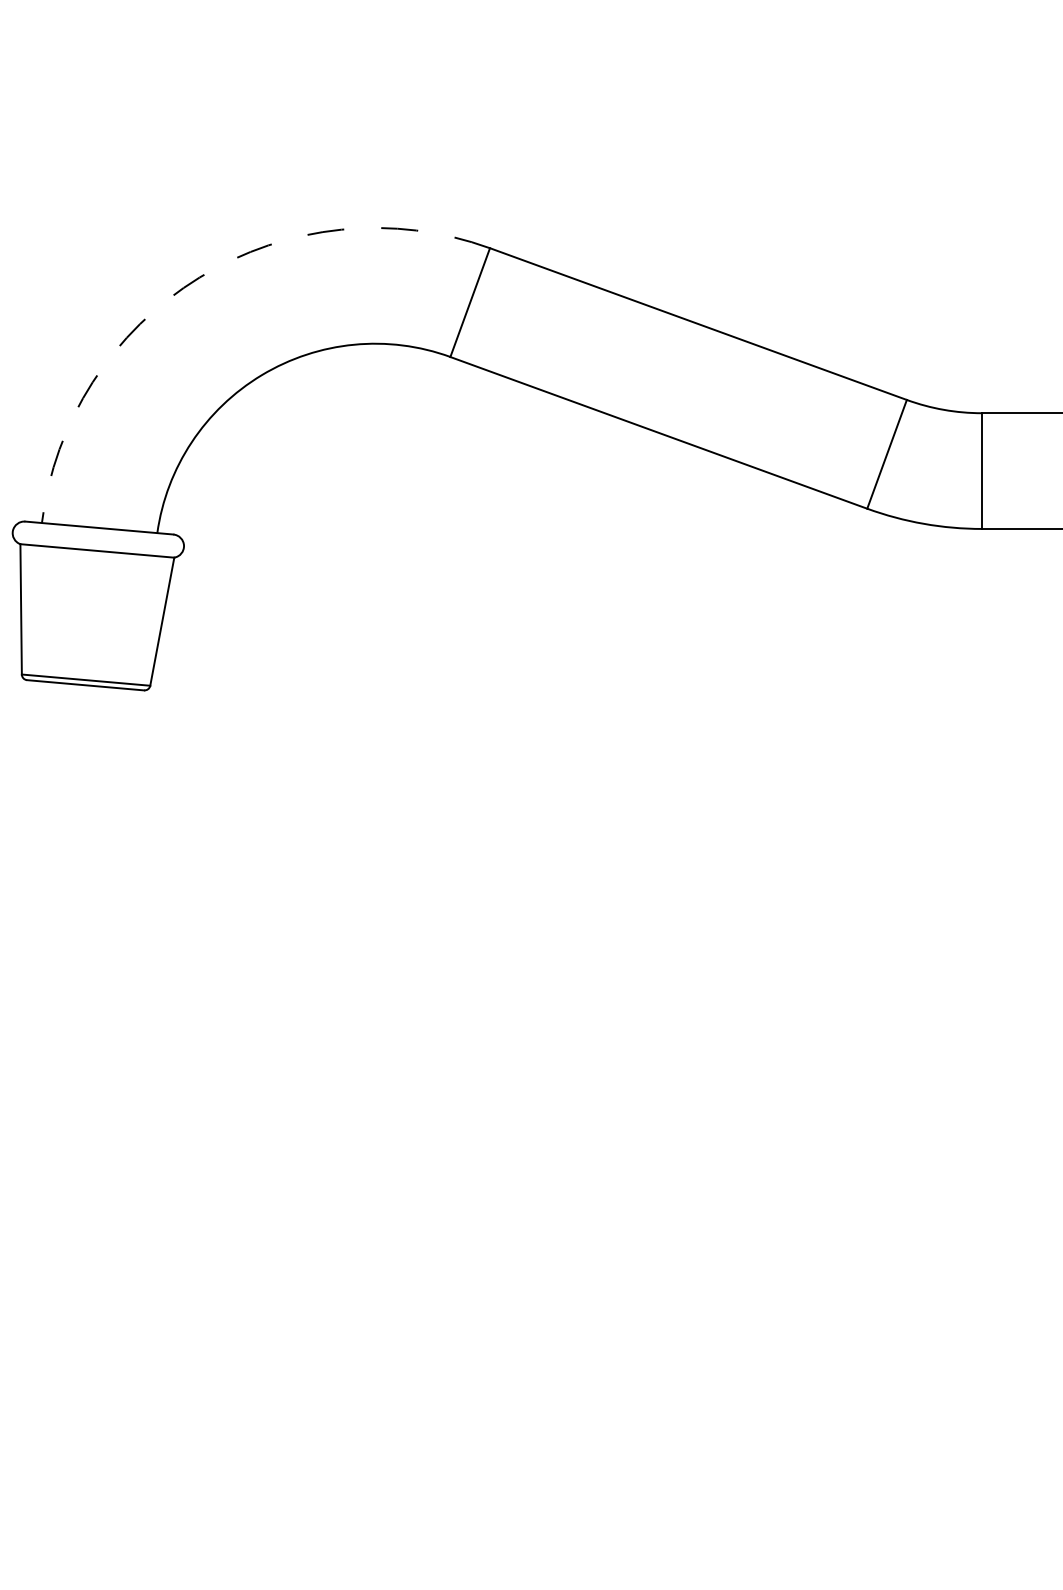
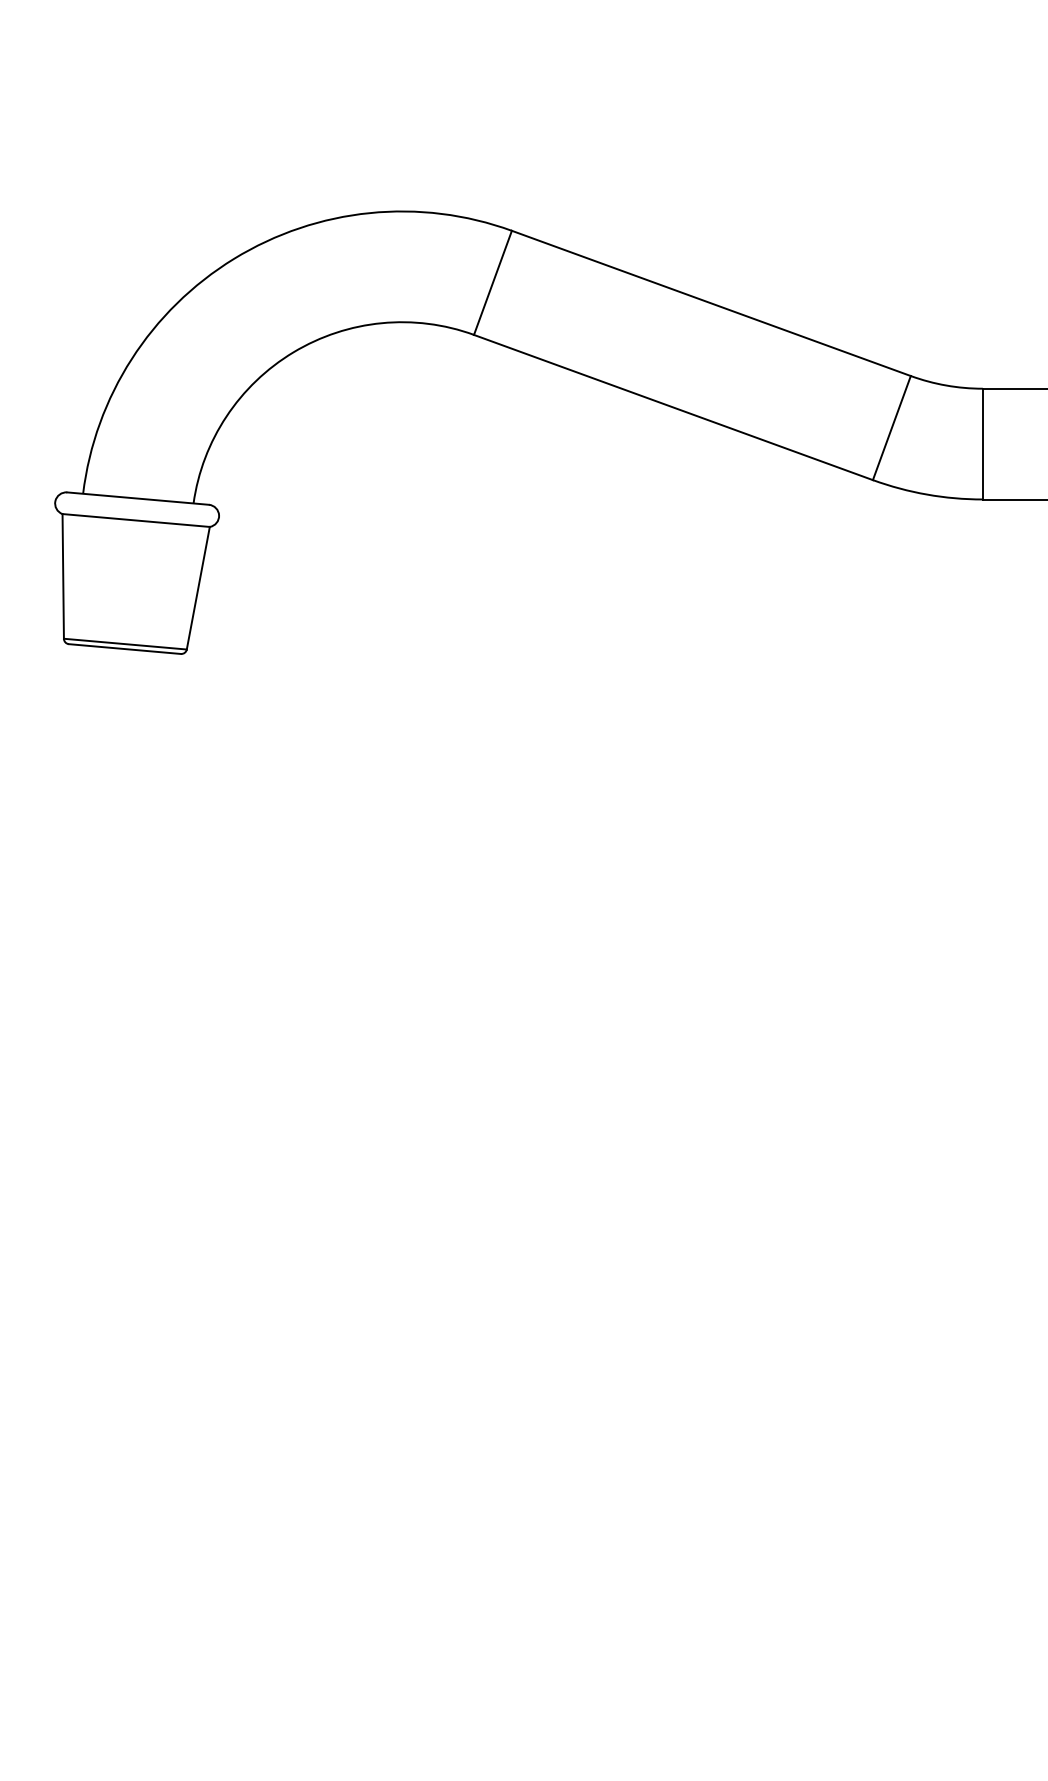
arc: (200, 277) -> (234, 258), dashed -> solid

